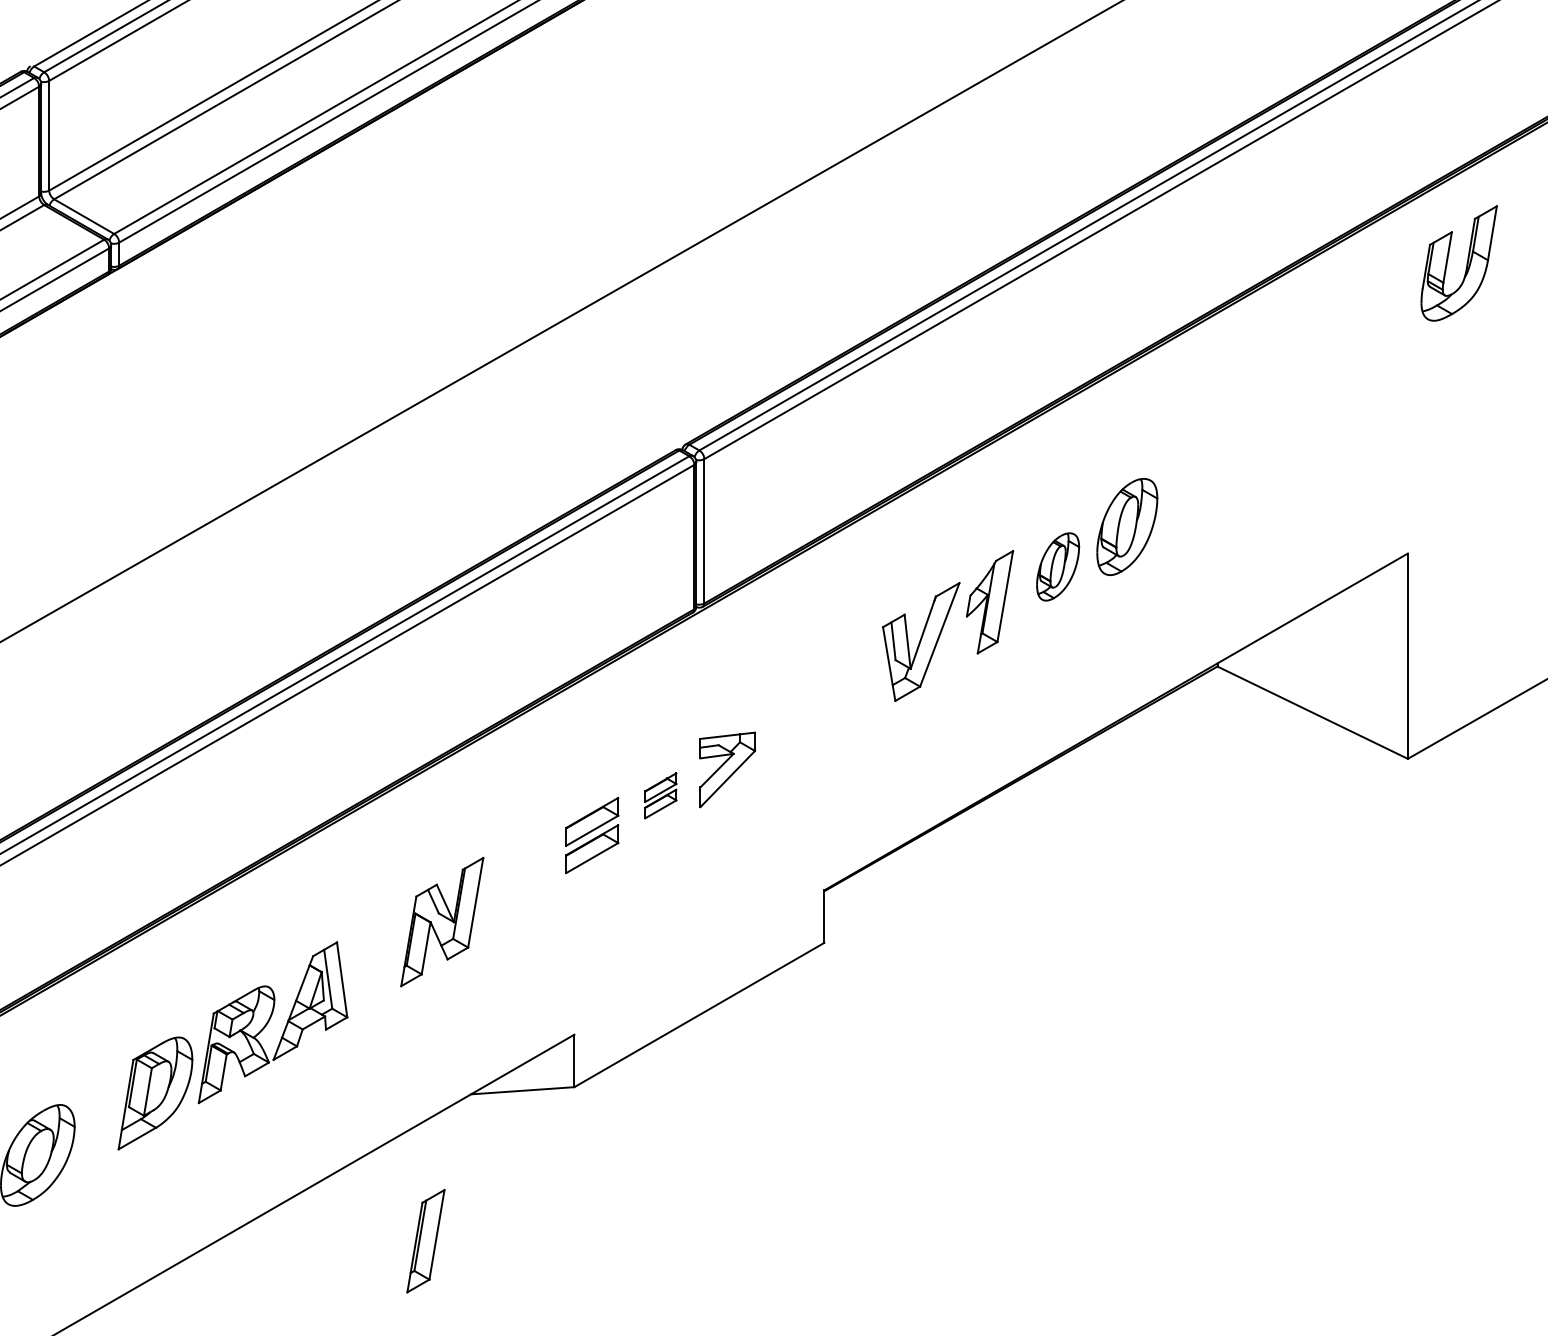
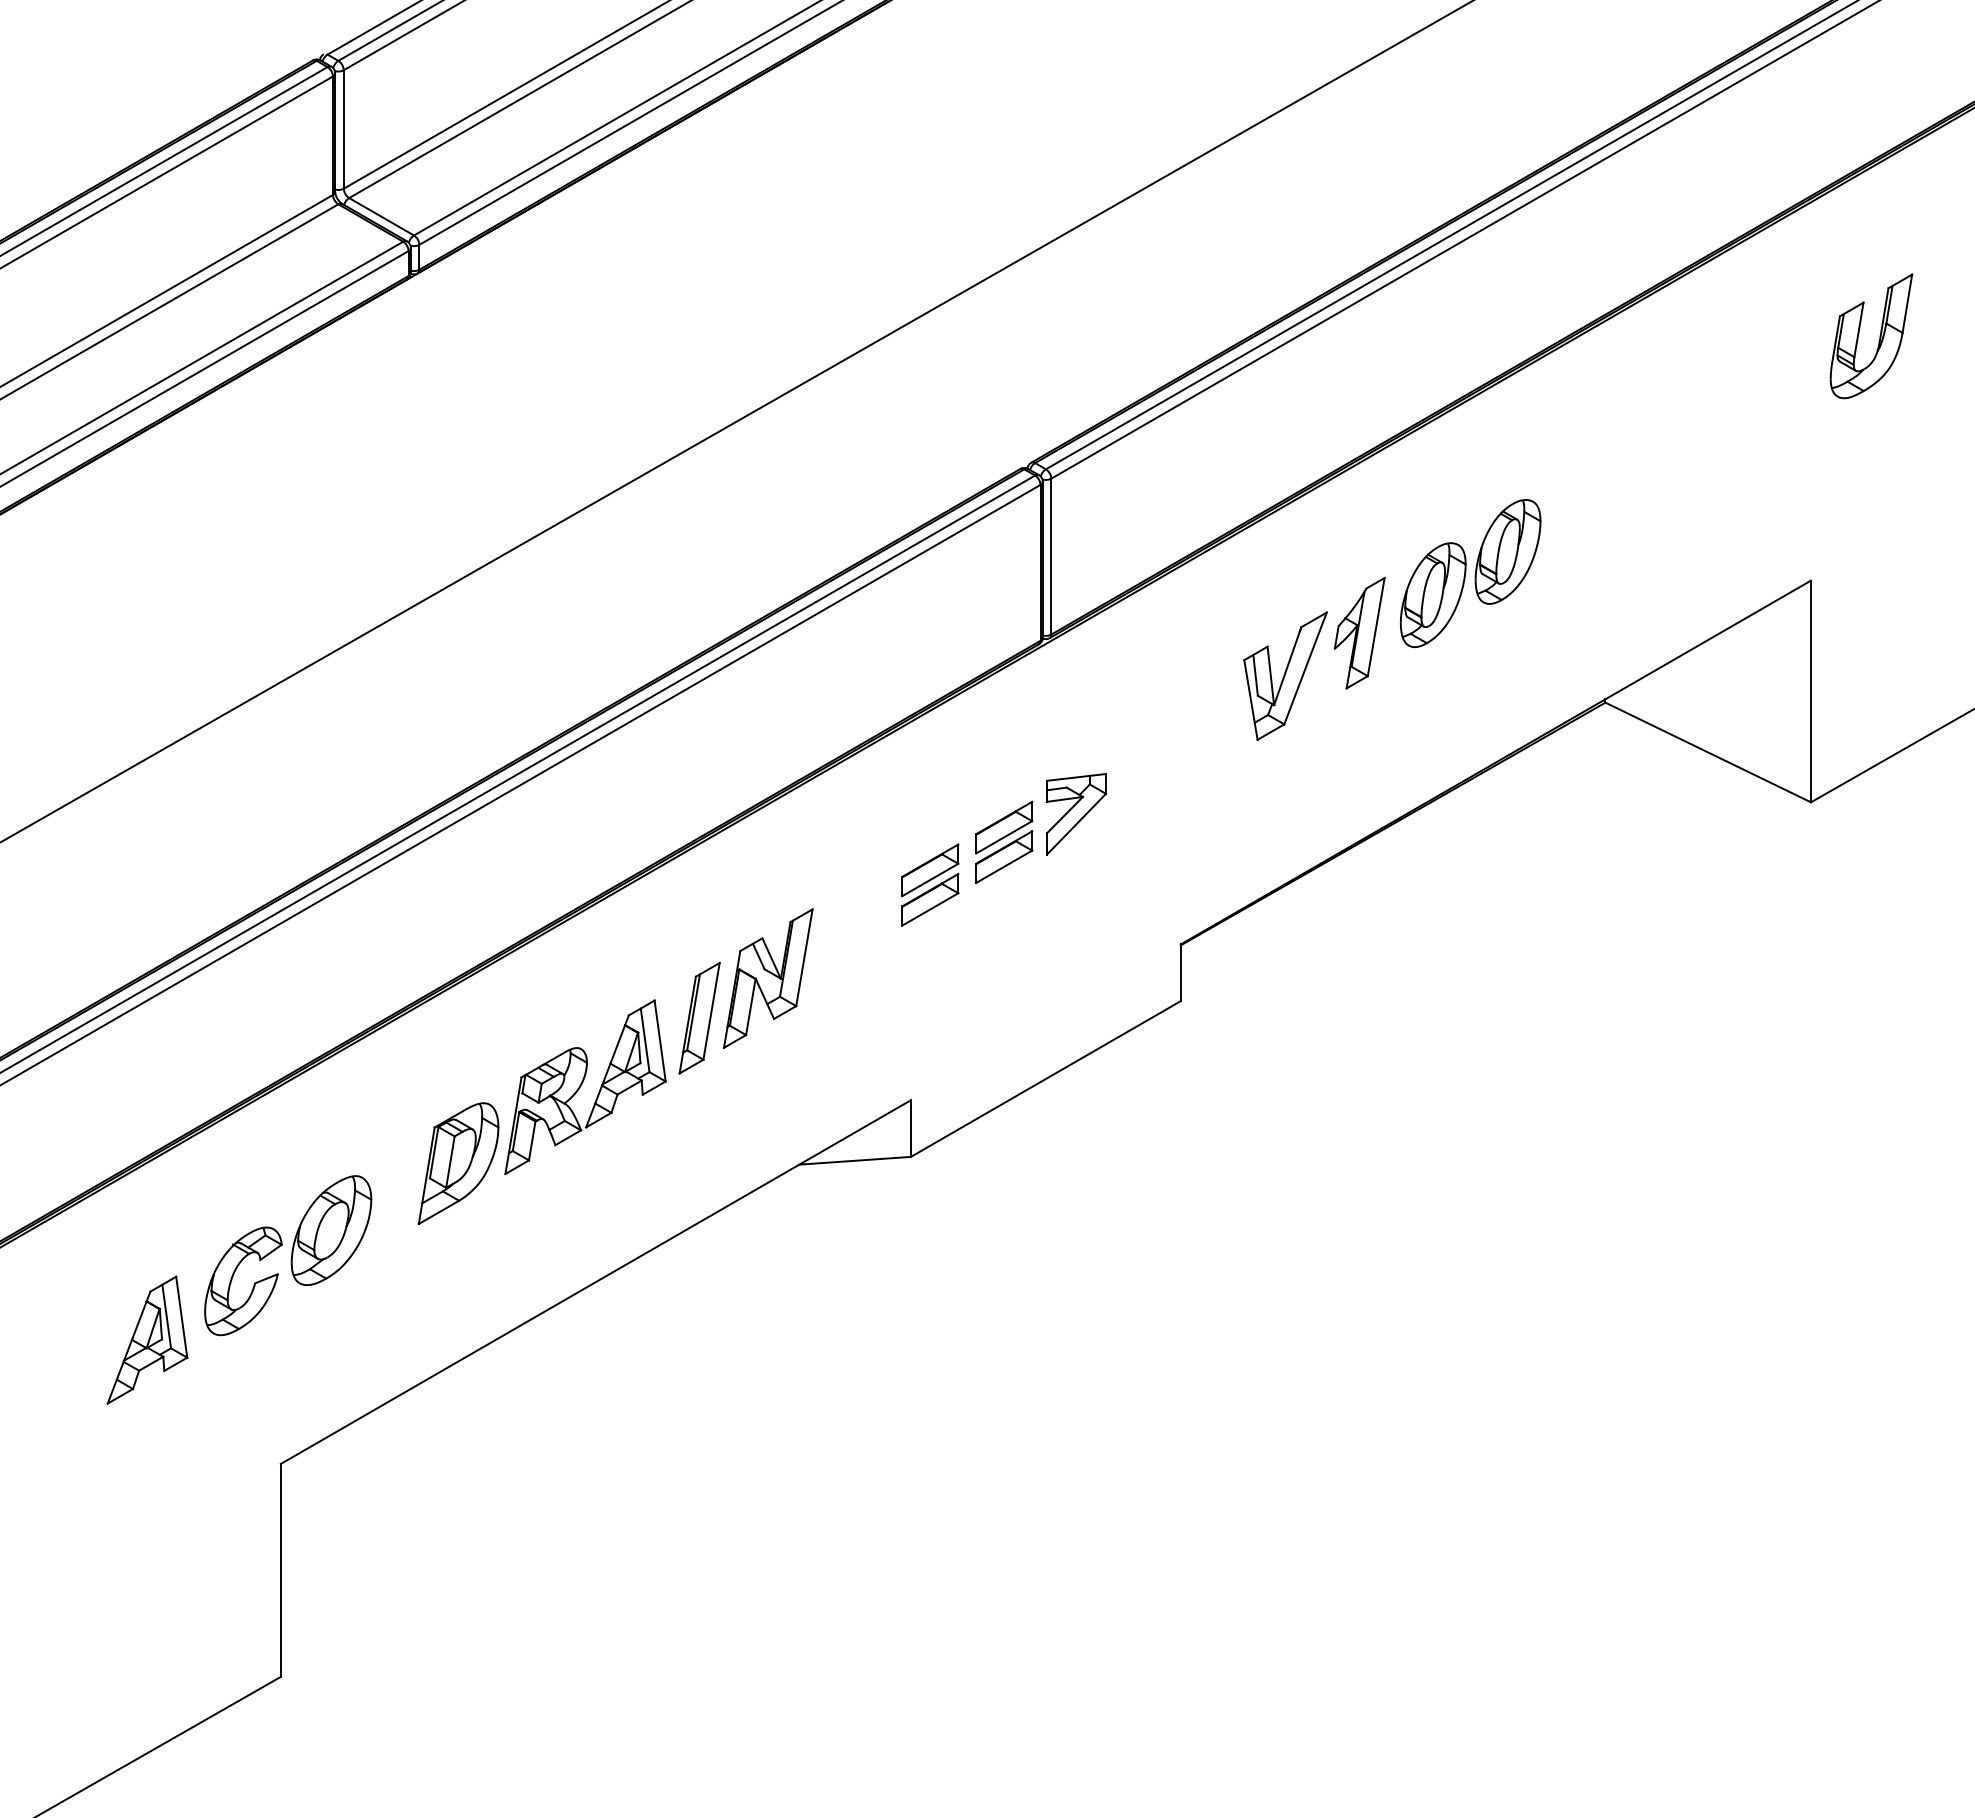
part: (1466, 263) -> (1879, 336), moved
part: (1058, 566) -> (1433, 594), size x1.43
part: (661, 795) -> (1004, 841), size x1.67
part: (425, 1241) -> (699, 1018), moved

